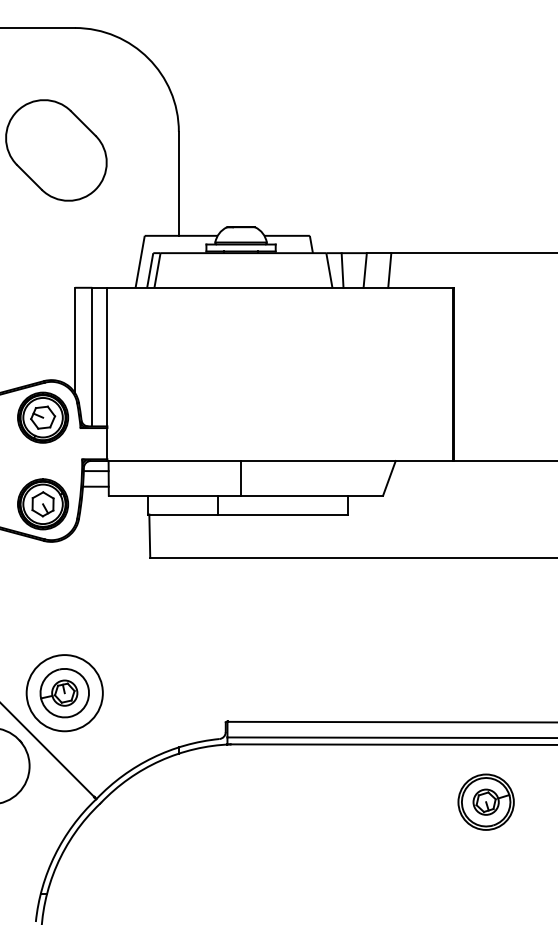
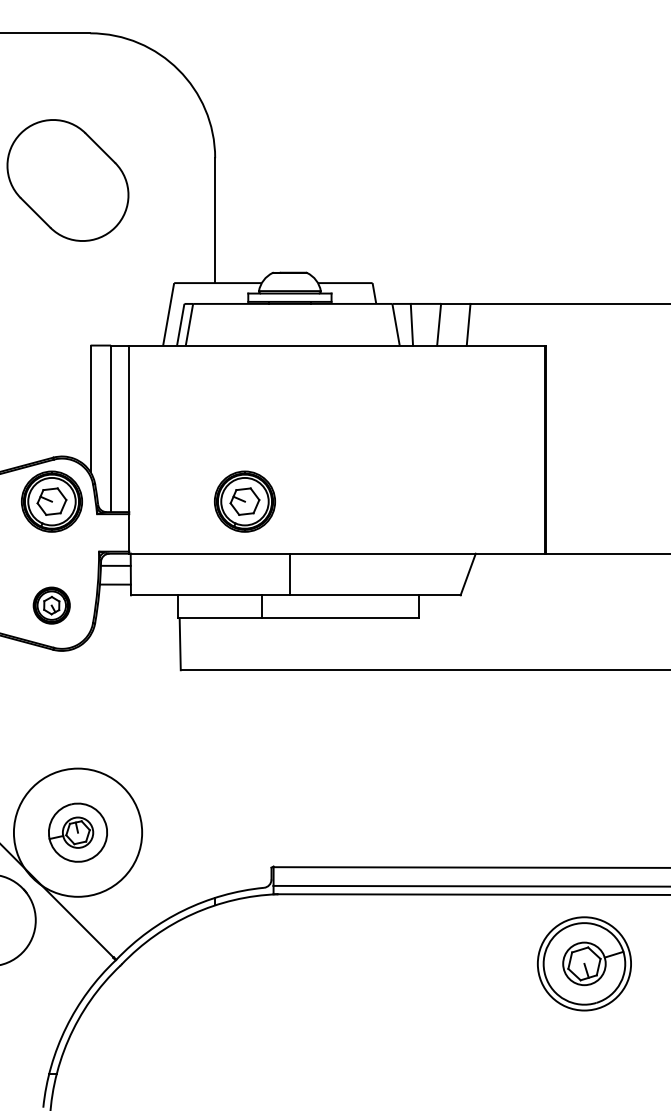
part: (203, 417) -> (244, 501), added
part: (42, 504) -> (51, 605), size x0.6
circle: (64, 692) -> (77, 832), size x1.4
part: (486, 801) -> (584, 963), size x1.4

